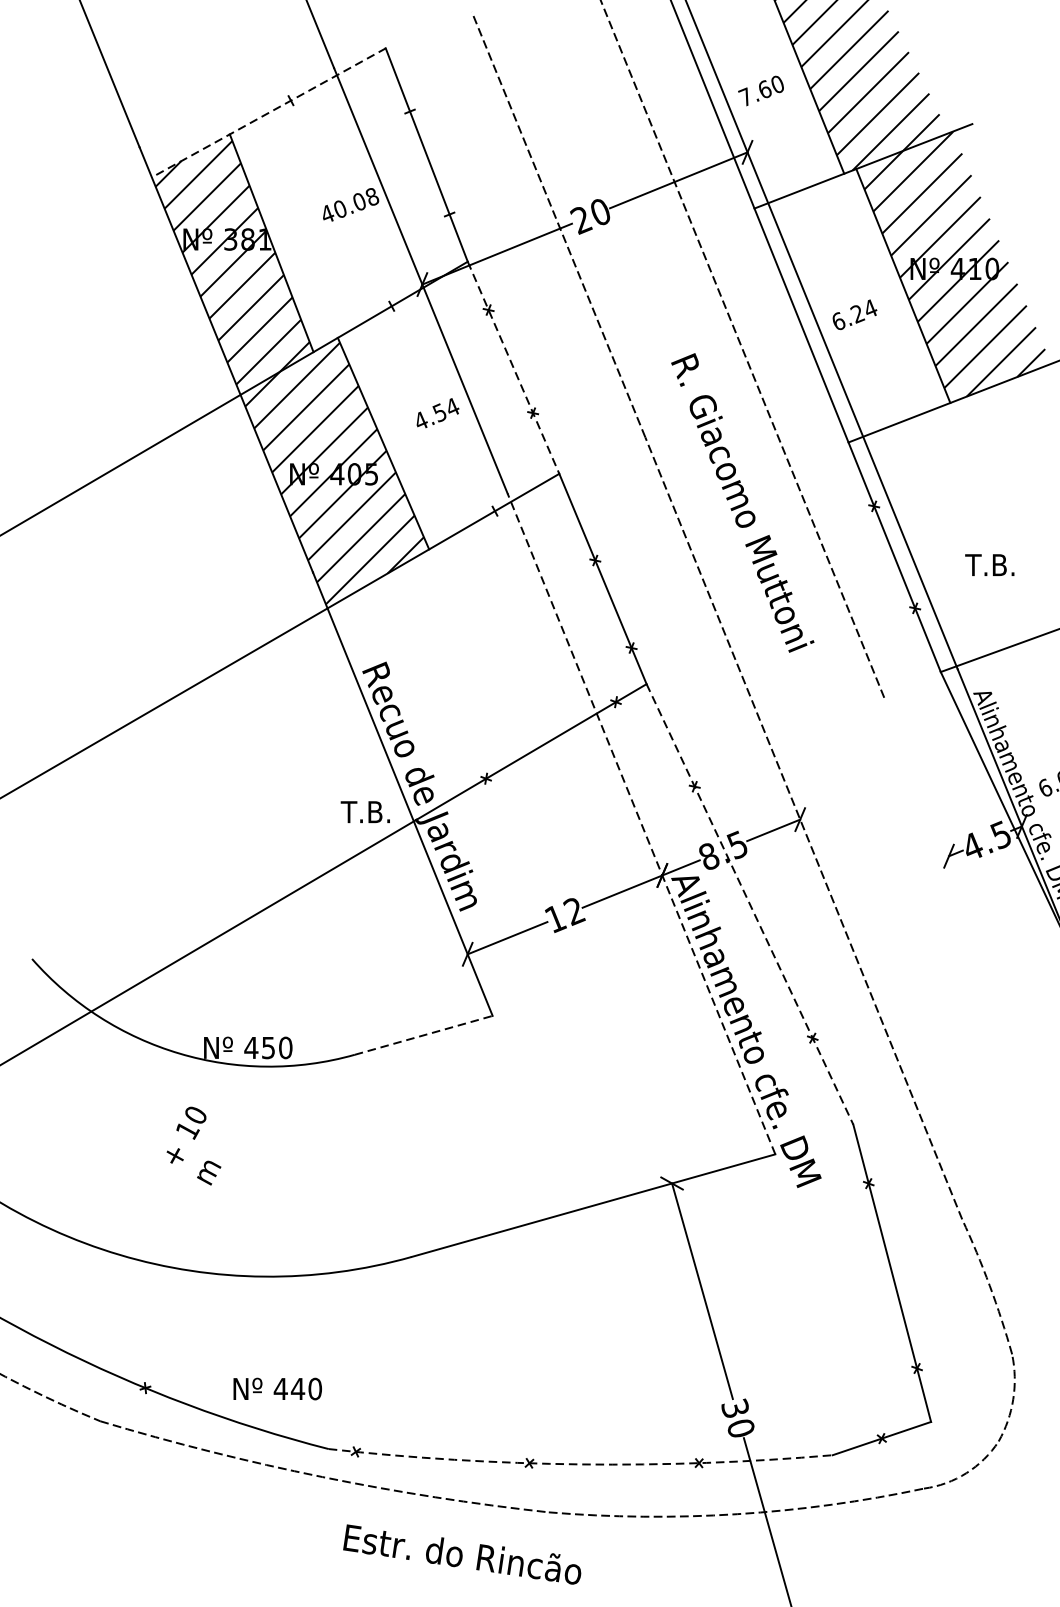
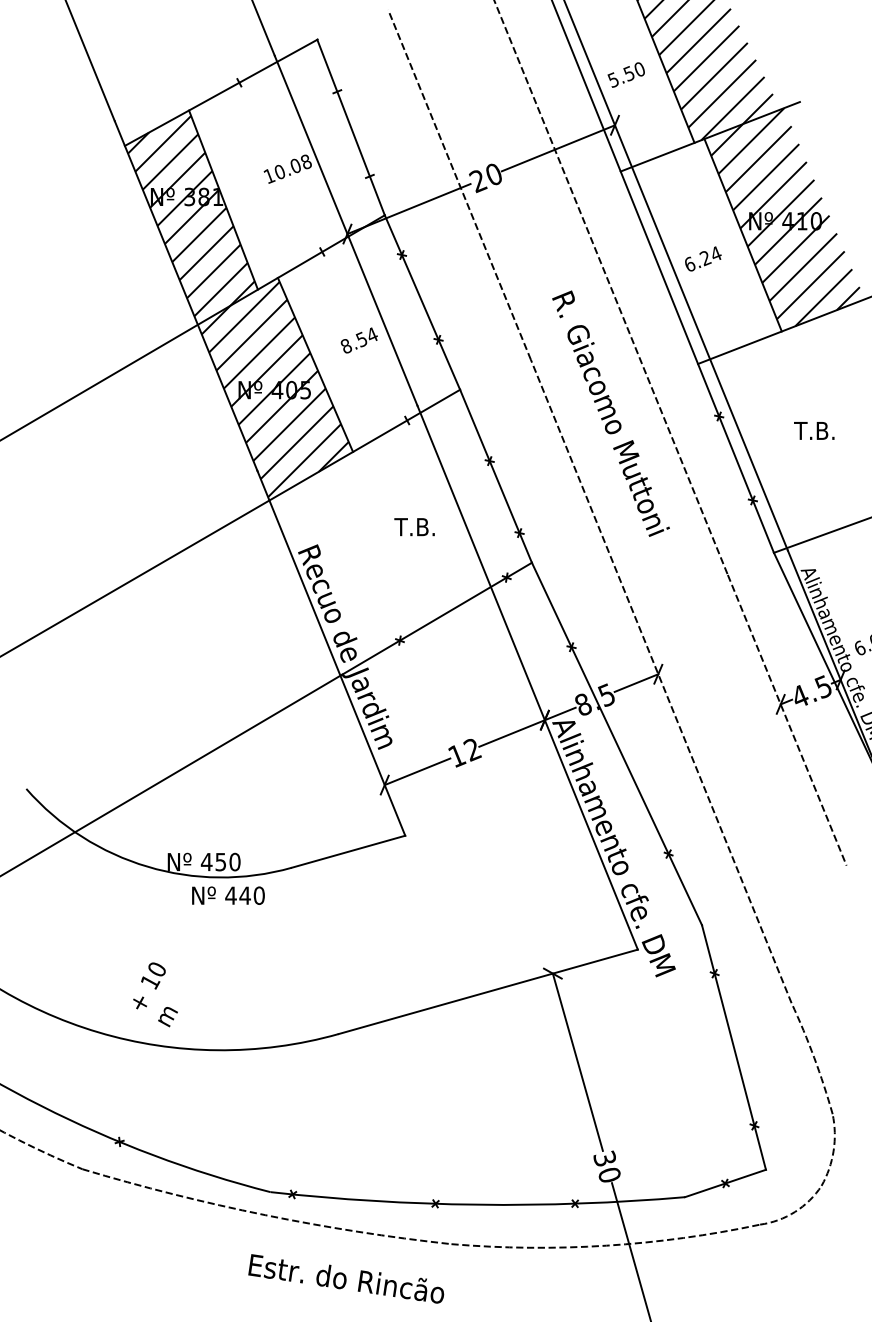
text: (754, 93) -> (620, 76), 7.60 -> 5.50
line: (268, 113) -> (220, 93), dashed -> solid
text: (327, 213) -> (269, 175), 40.08 -> 10.08
line: (513, 368) -> (422, 303), dashed -> solid
text: (421, 420) -> (346, 345), 4.54 -> 8.54
text: (990, 564) -> (814, 430), moved
text: (365, 812) -> (414, 527), moved
line: (641, 823) -> (527, 677), dashed -> solid
line: (956, 874) -> (786, 719), added
line: (750, 904) -> (617, 744), dashed -> solid
line: (423, 1035) -> (348, 851), dashed -> solid
text: (193, 1145) -> (155, 994), moved
text: (277, 1388) -> (228, 895), moved
arc: (580, 1464) -> (477, 1204), dashed -> solid
text: (462, 1554) -> (346, 1278), moved

